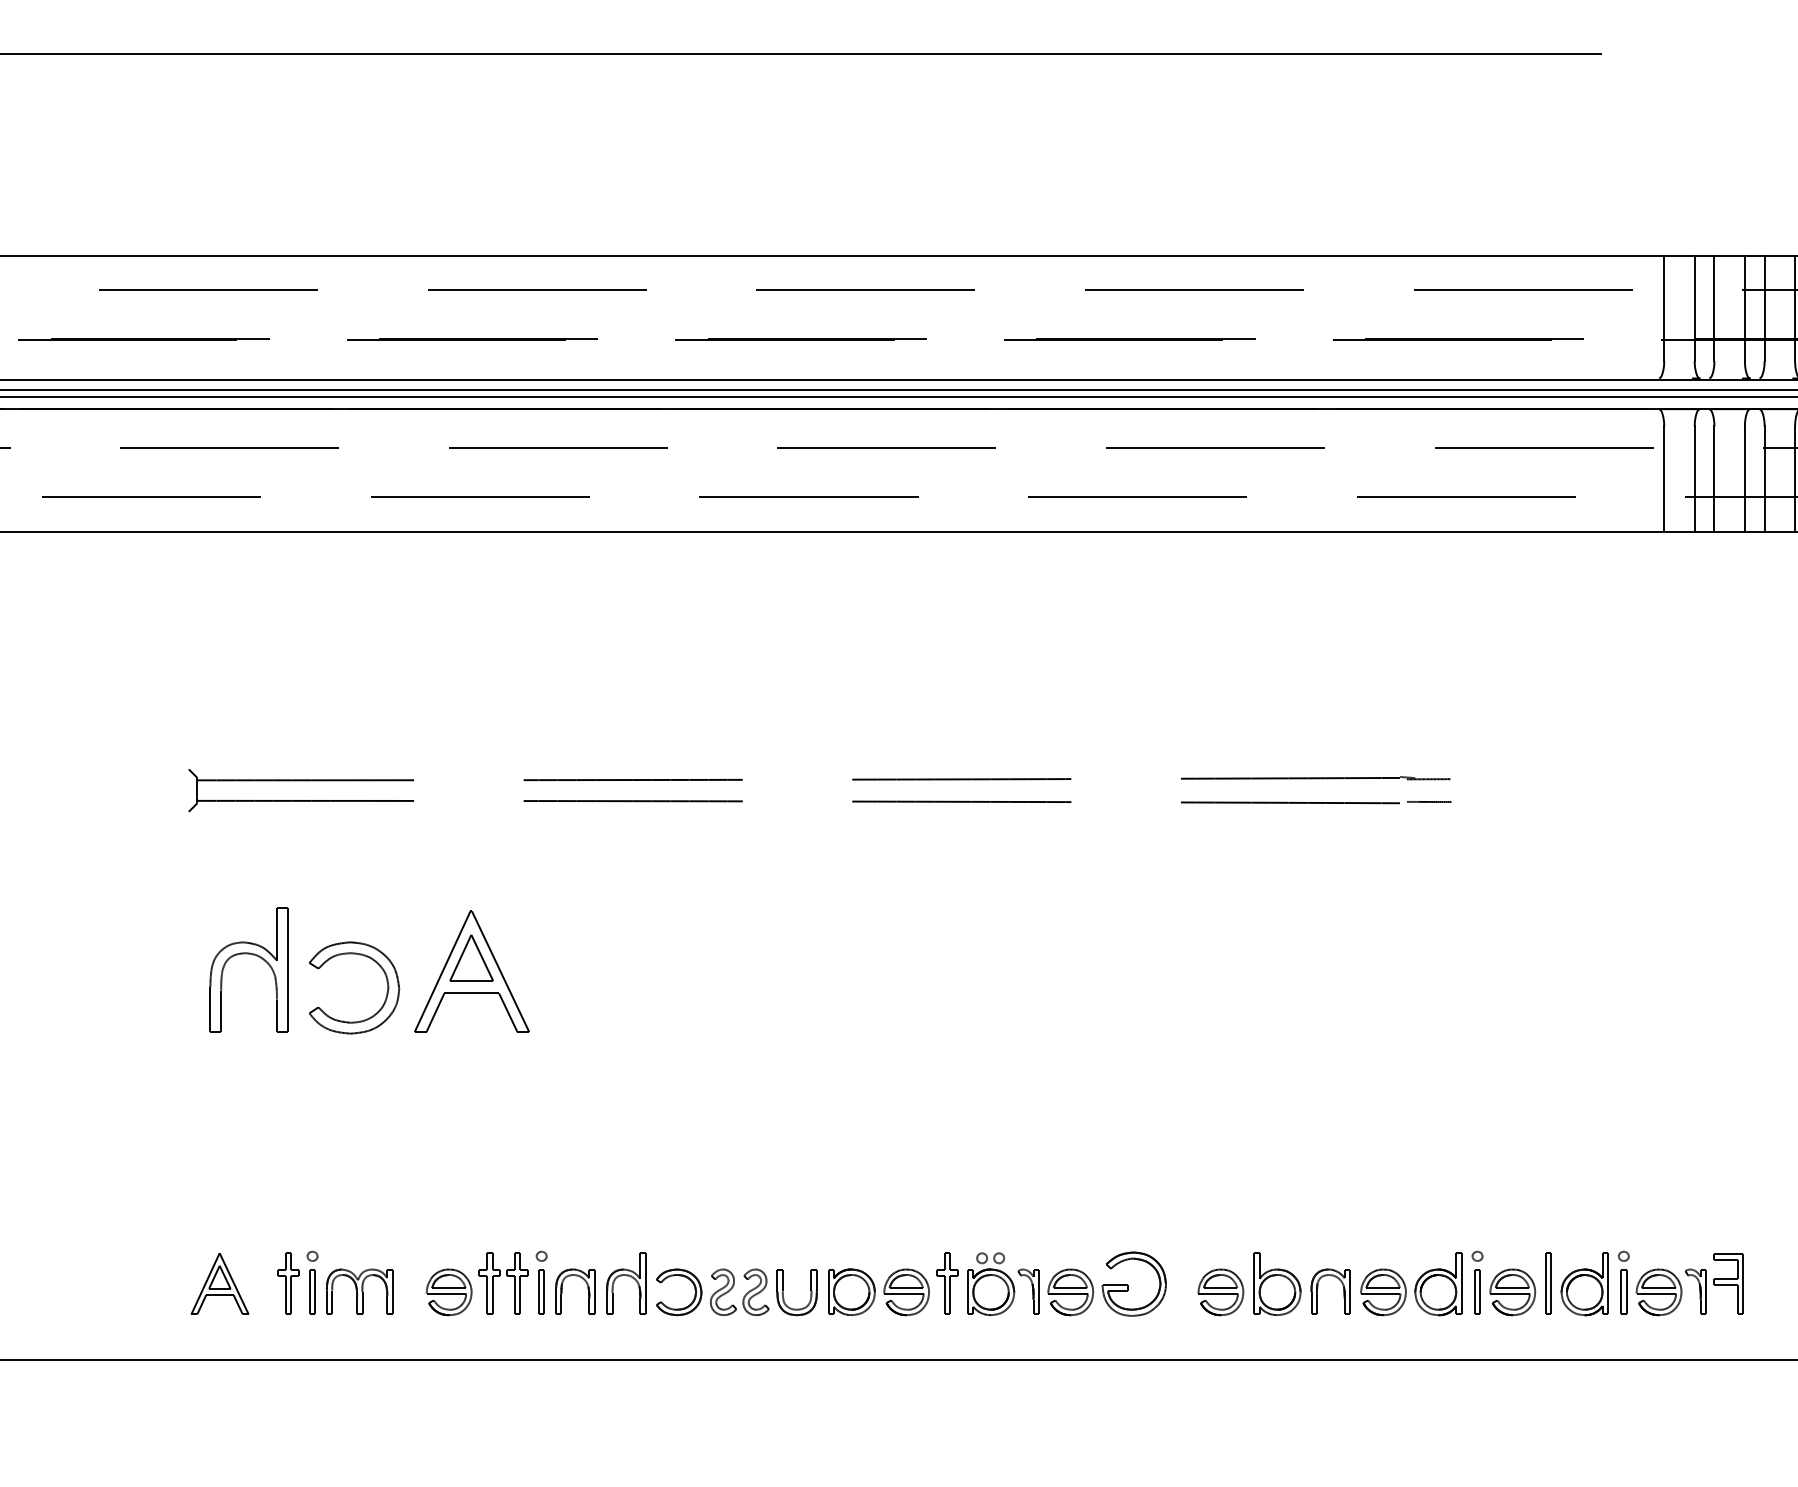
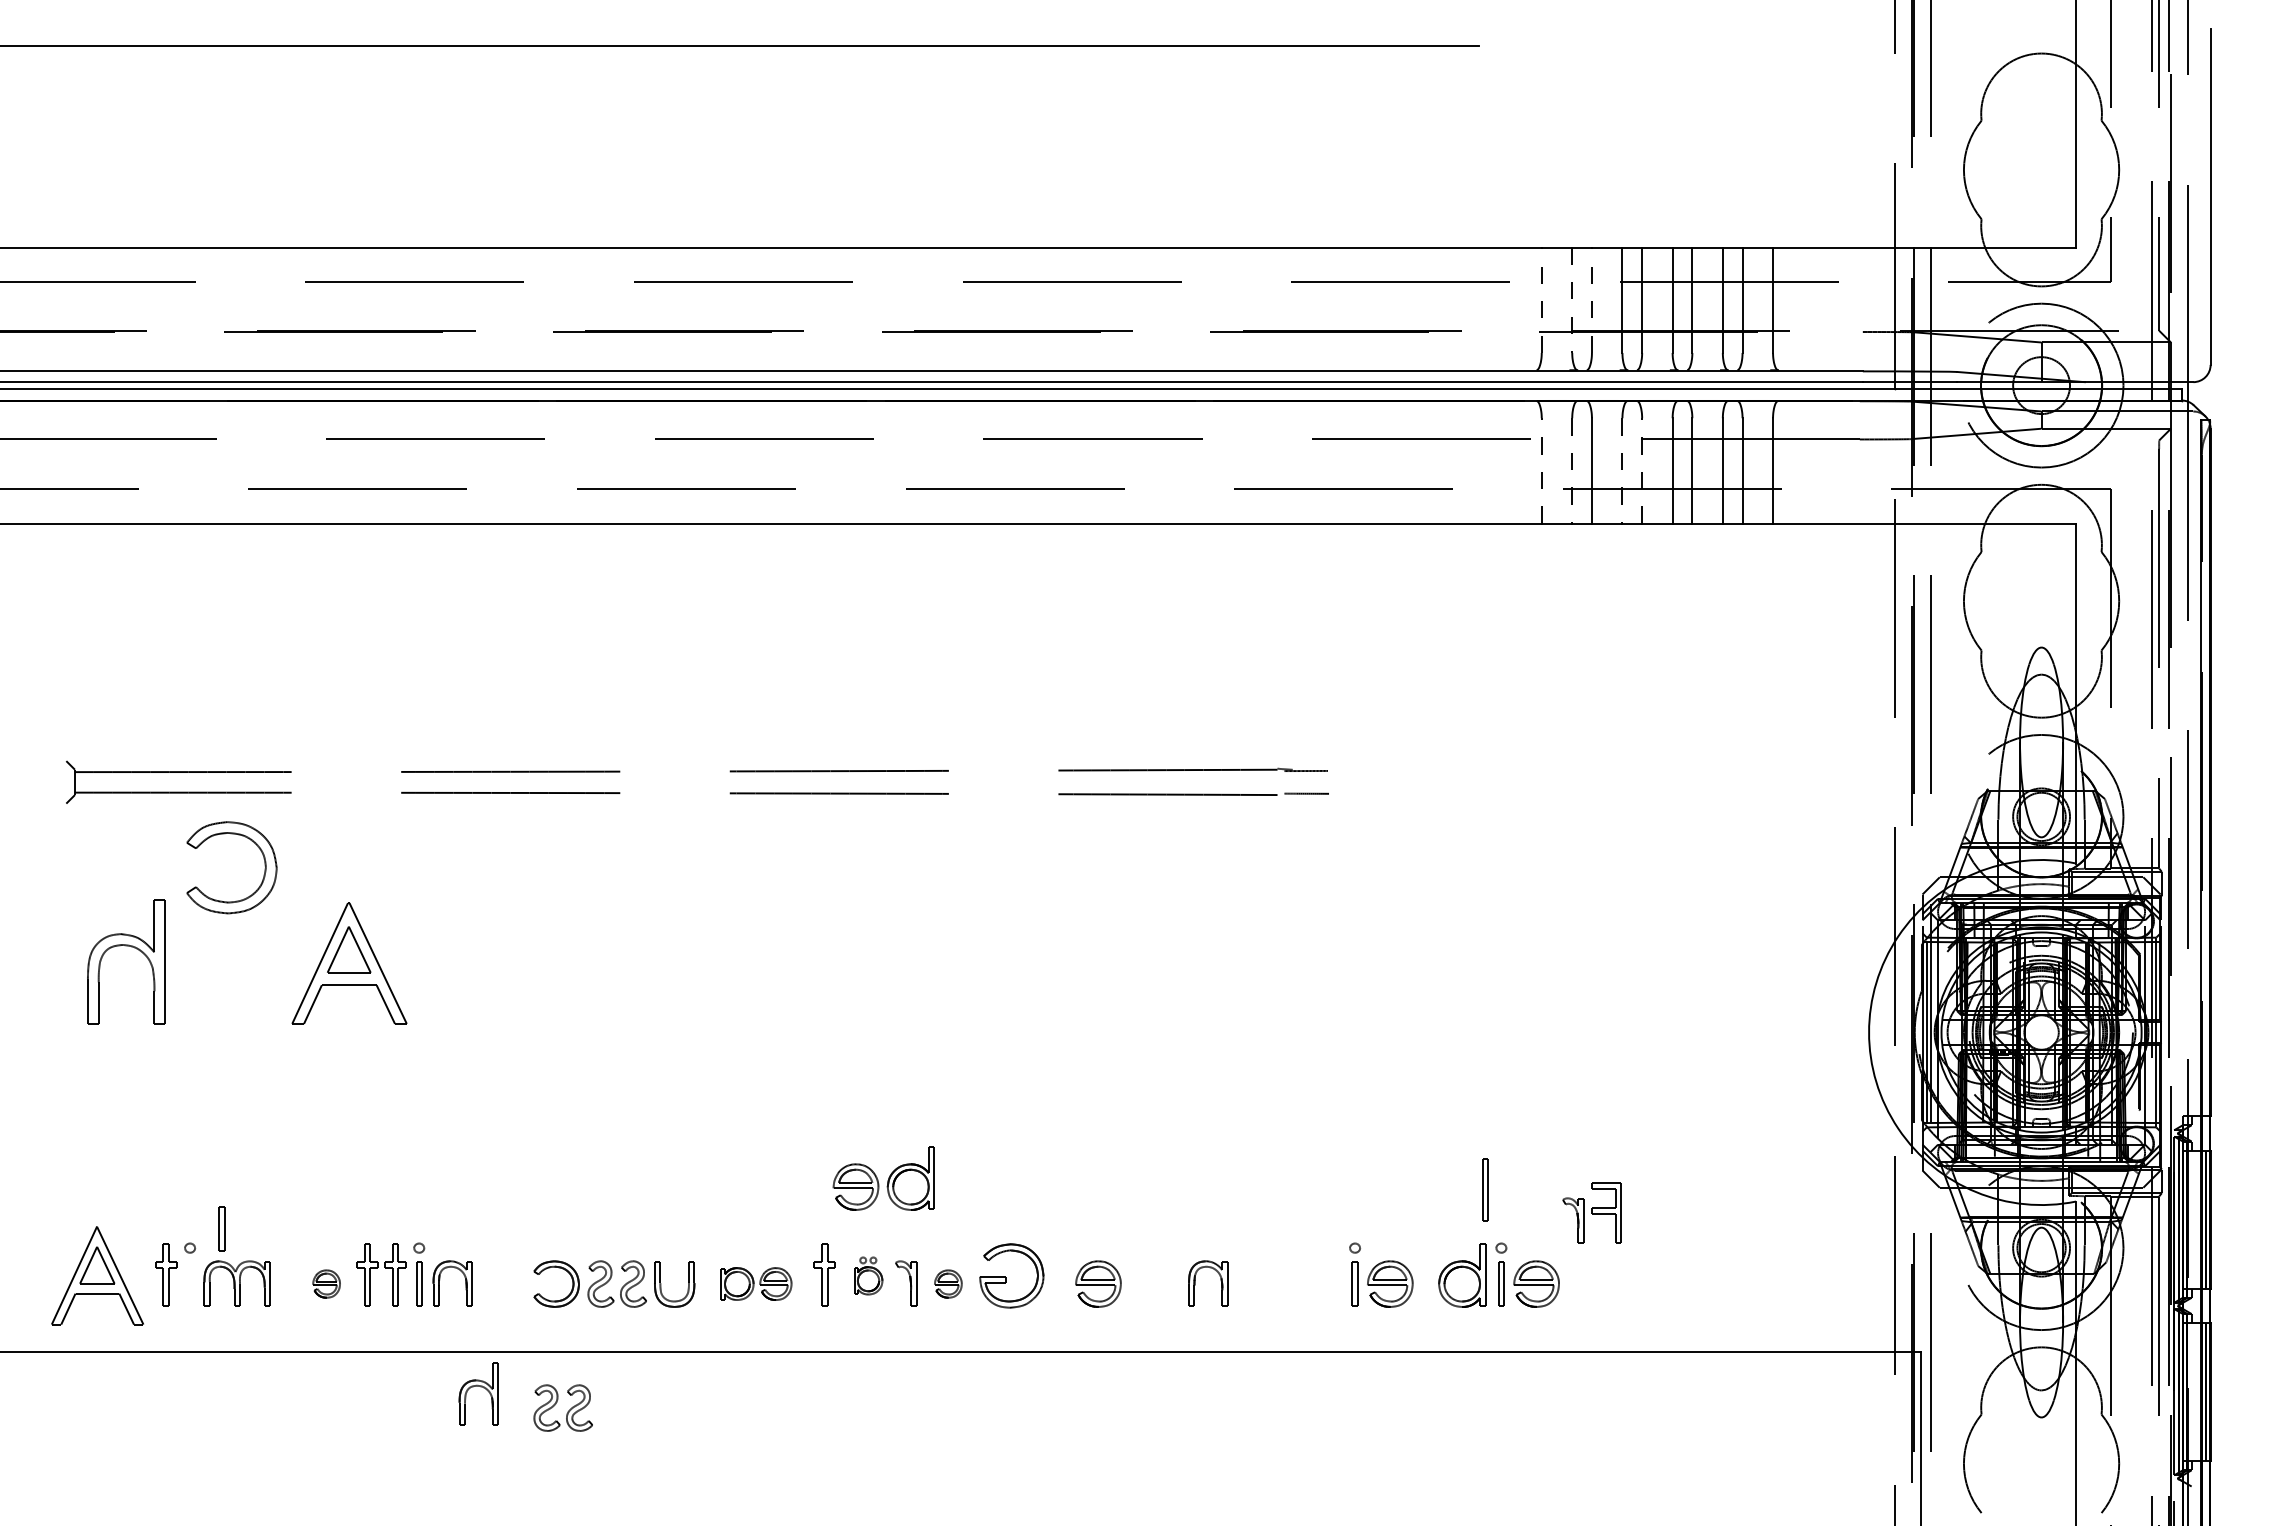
line: (1663, 308) -> (1541, 300), solid -> dashed
line: (1694, 308) -> (1572, 300), solid -> dashed
line: (1713, 308) -> (1591, 300), solid -> dashed
line: (1663, 478) -> (1541, 470), solid -> dashed
line: (1694, 478) -> (1572, 470), solid -> dashed
line: (1744, 478) -> (1622, 470), solid -> dashed
line: (1764, 478) -> (1642, 470), solid -> dashed
part: (360, 955) -> (238, 835), moved
part: (627, 1276) -> (480, 1387), moved
part: (1548, 1282) -> (1485, 1189), moved
part: (219, 1283) -> (97, 1275), size x1.6
part: (990, 1283) -> (868, 1275), size x0.6
part: (1277, 1283) -> (1155, 1275), removed
part: (1410, 1283) -> (883, 1178), moved
part: (1713, 1283) -> (1591, 1212), moved
part: (311, 1291) -> (221, 1228), moved
part: (448, 1291) -> (326, 1283), size x0.6
part: (878, 1291) -> (756, 1283), size x0.7
part: (1070, 1291) -> (948, 1283), size x0.6
part: (689, 1419) -> (567, 1411), added

